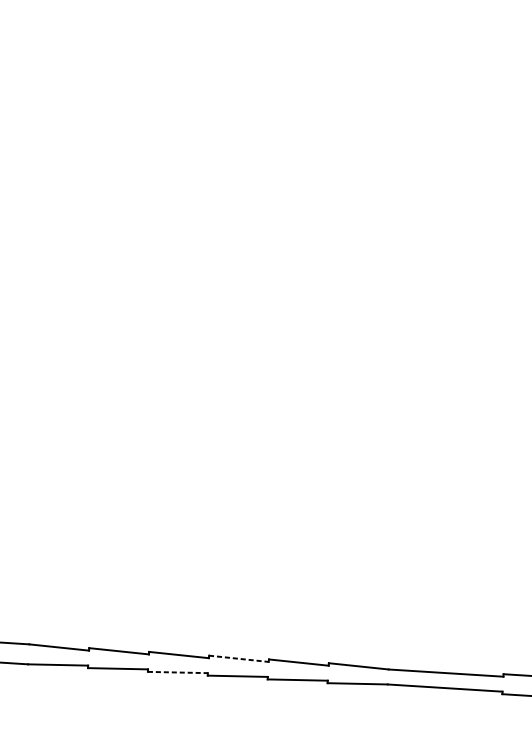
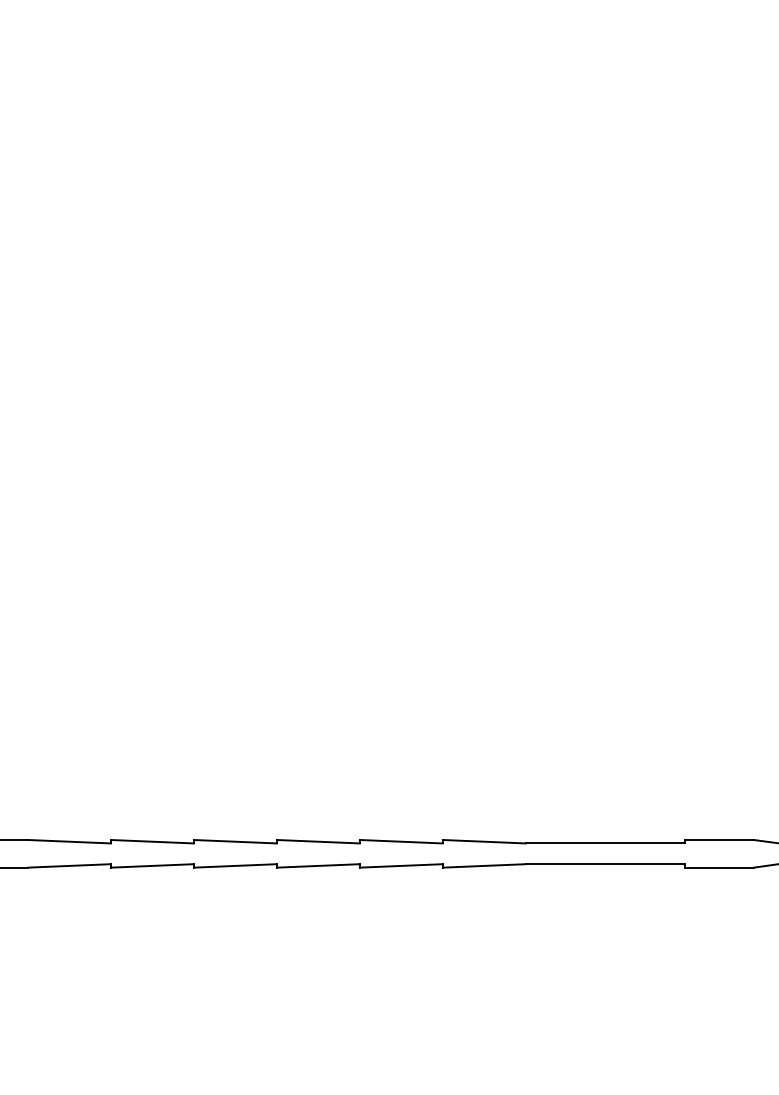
line: (239, 658) -> (318, 841), dashed -> solid
line: (177, 672) -> (235, 865), dashed -> solid

